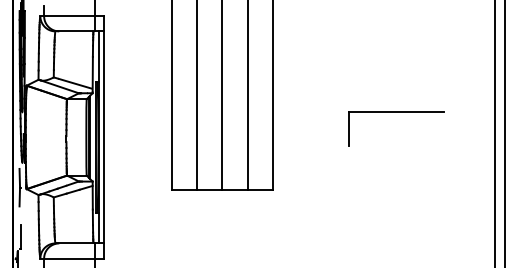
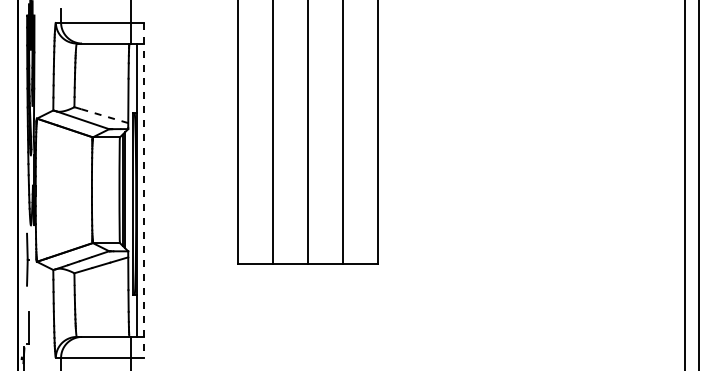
line: (74, 83) -> (103, 115), solid -> dashed
part: (396, 112) -> (548, 155), removed
line: (103, 137) -> (143, 190), solid -> dashed

